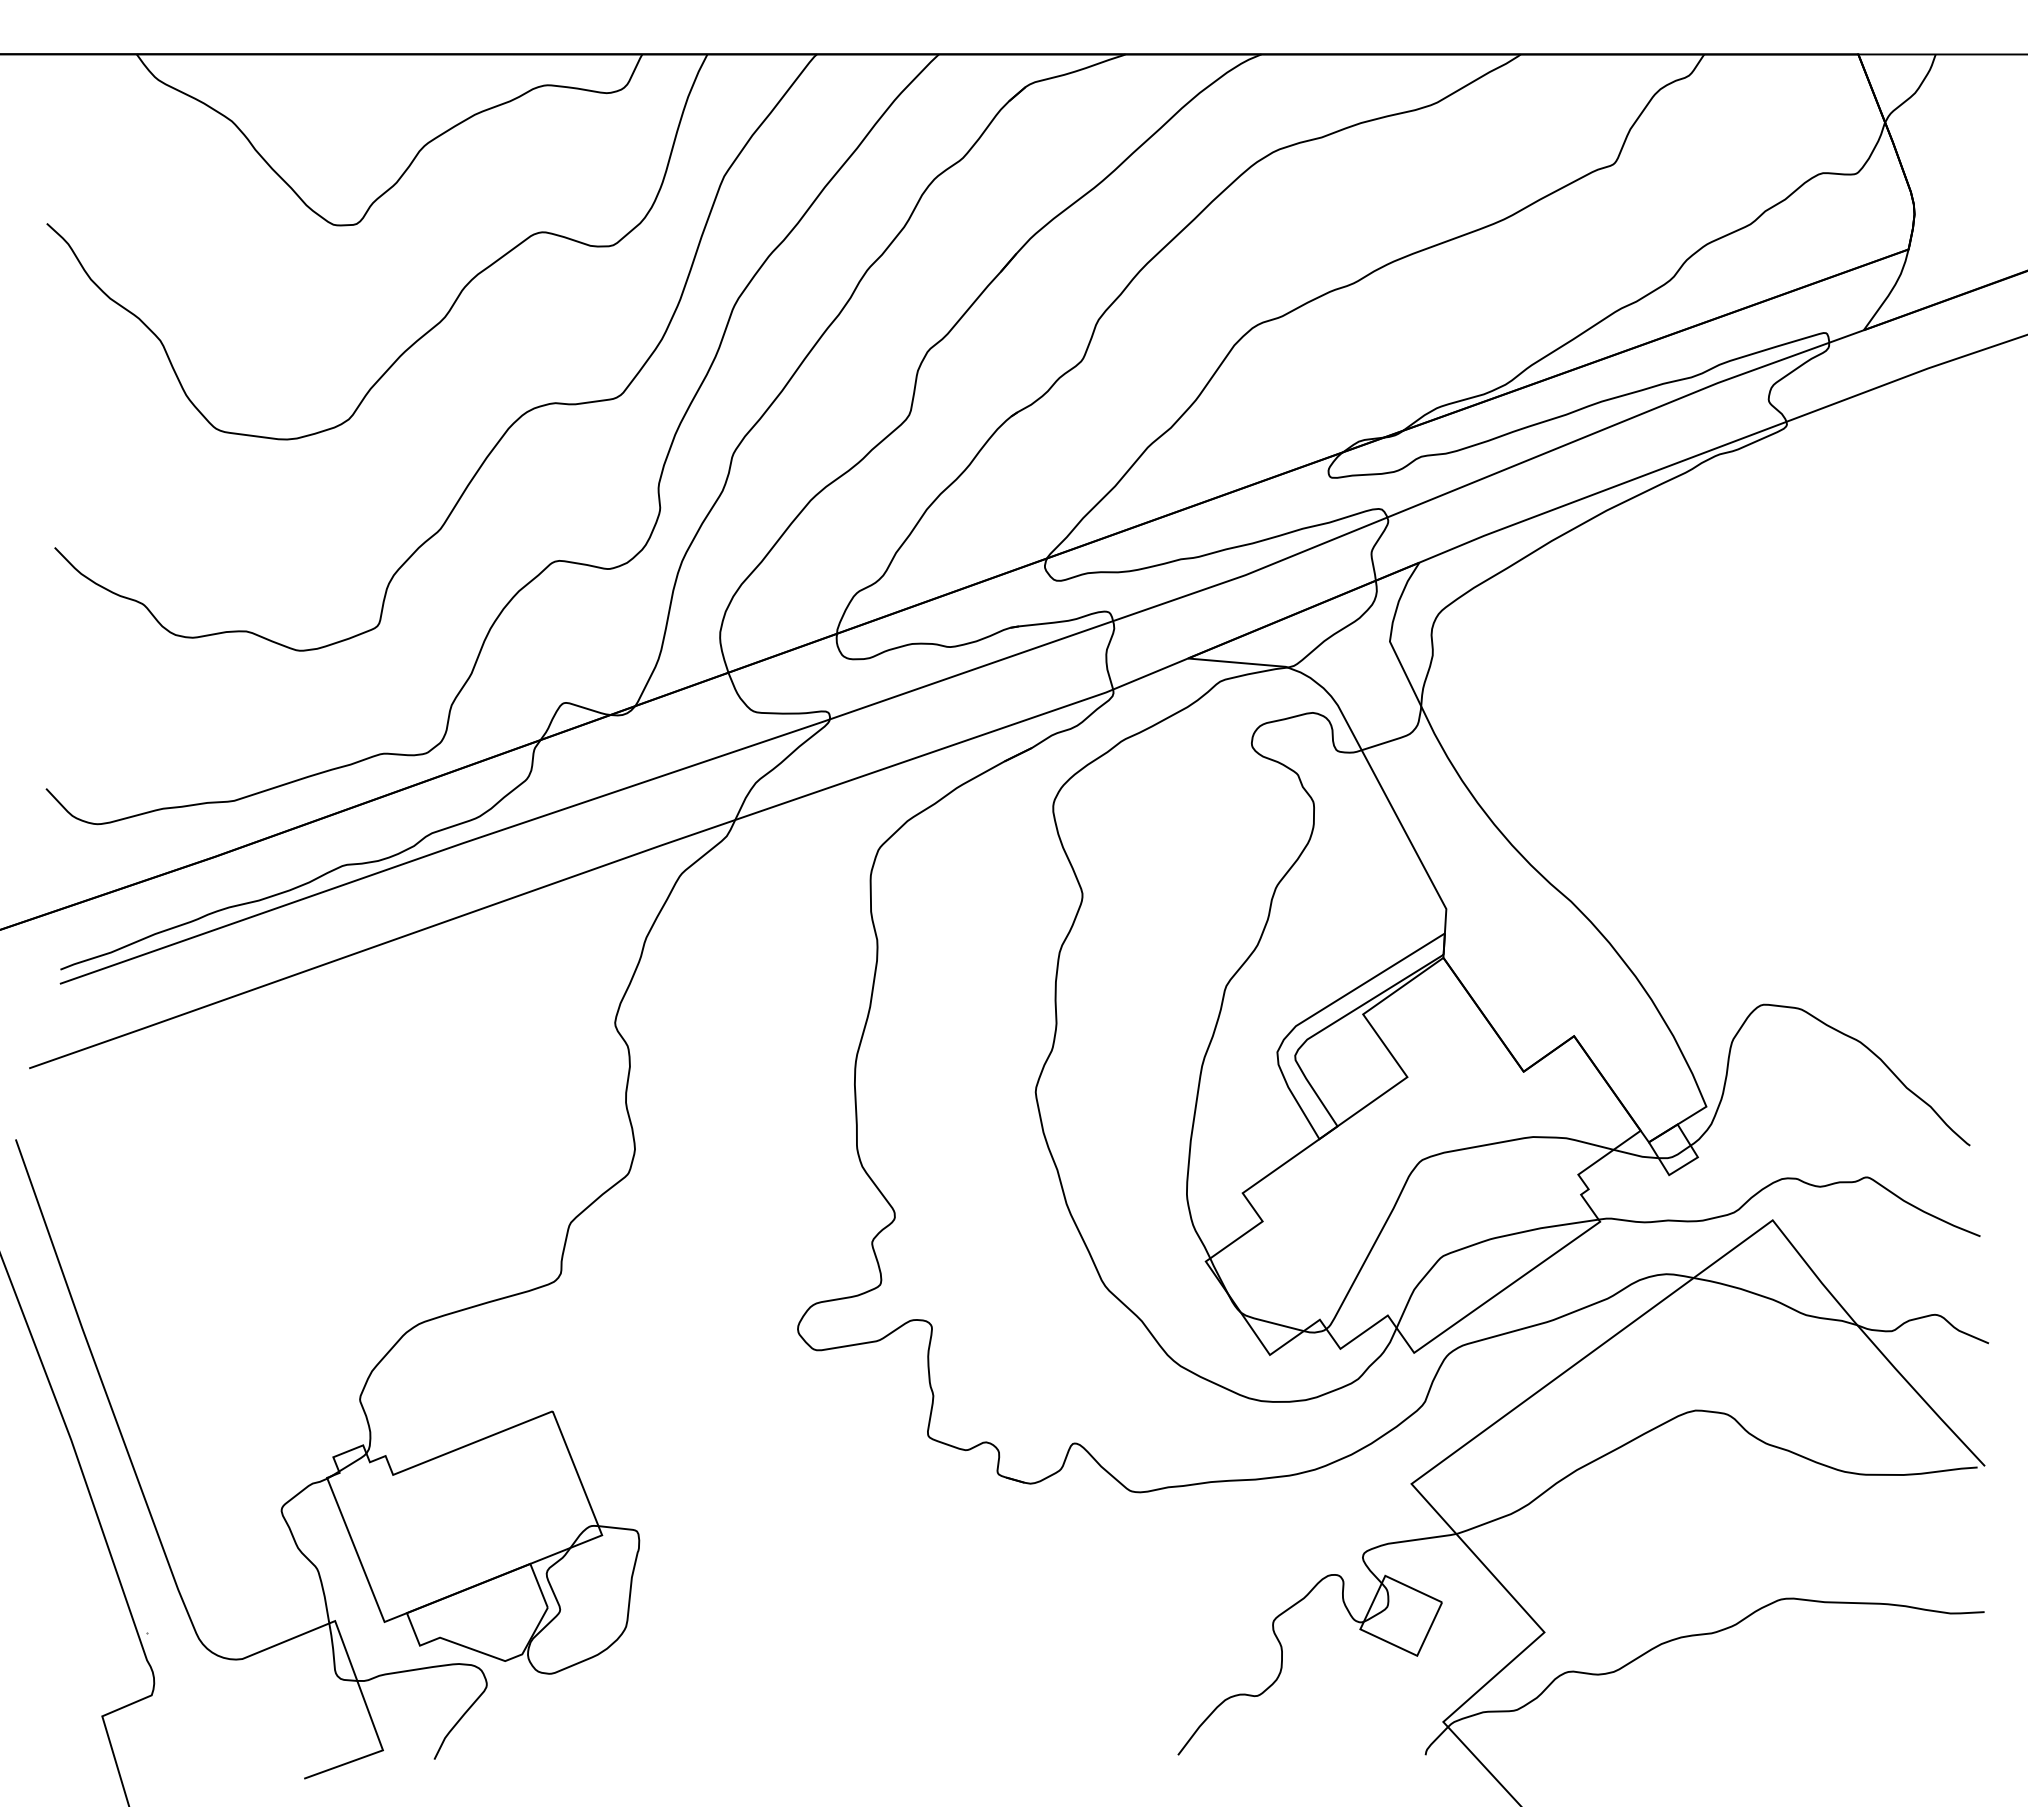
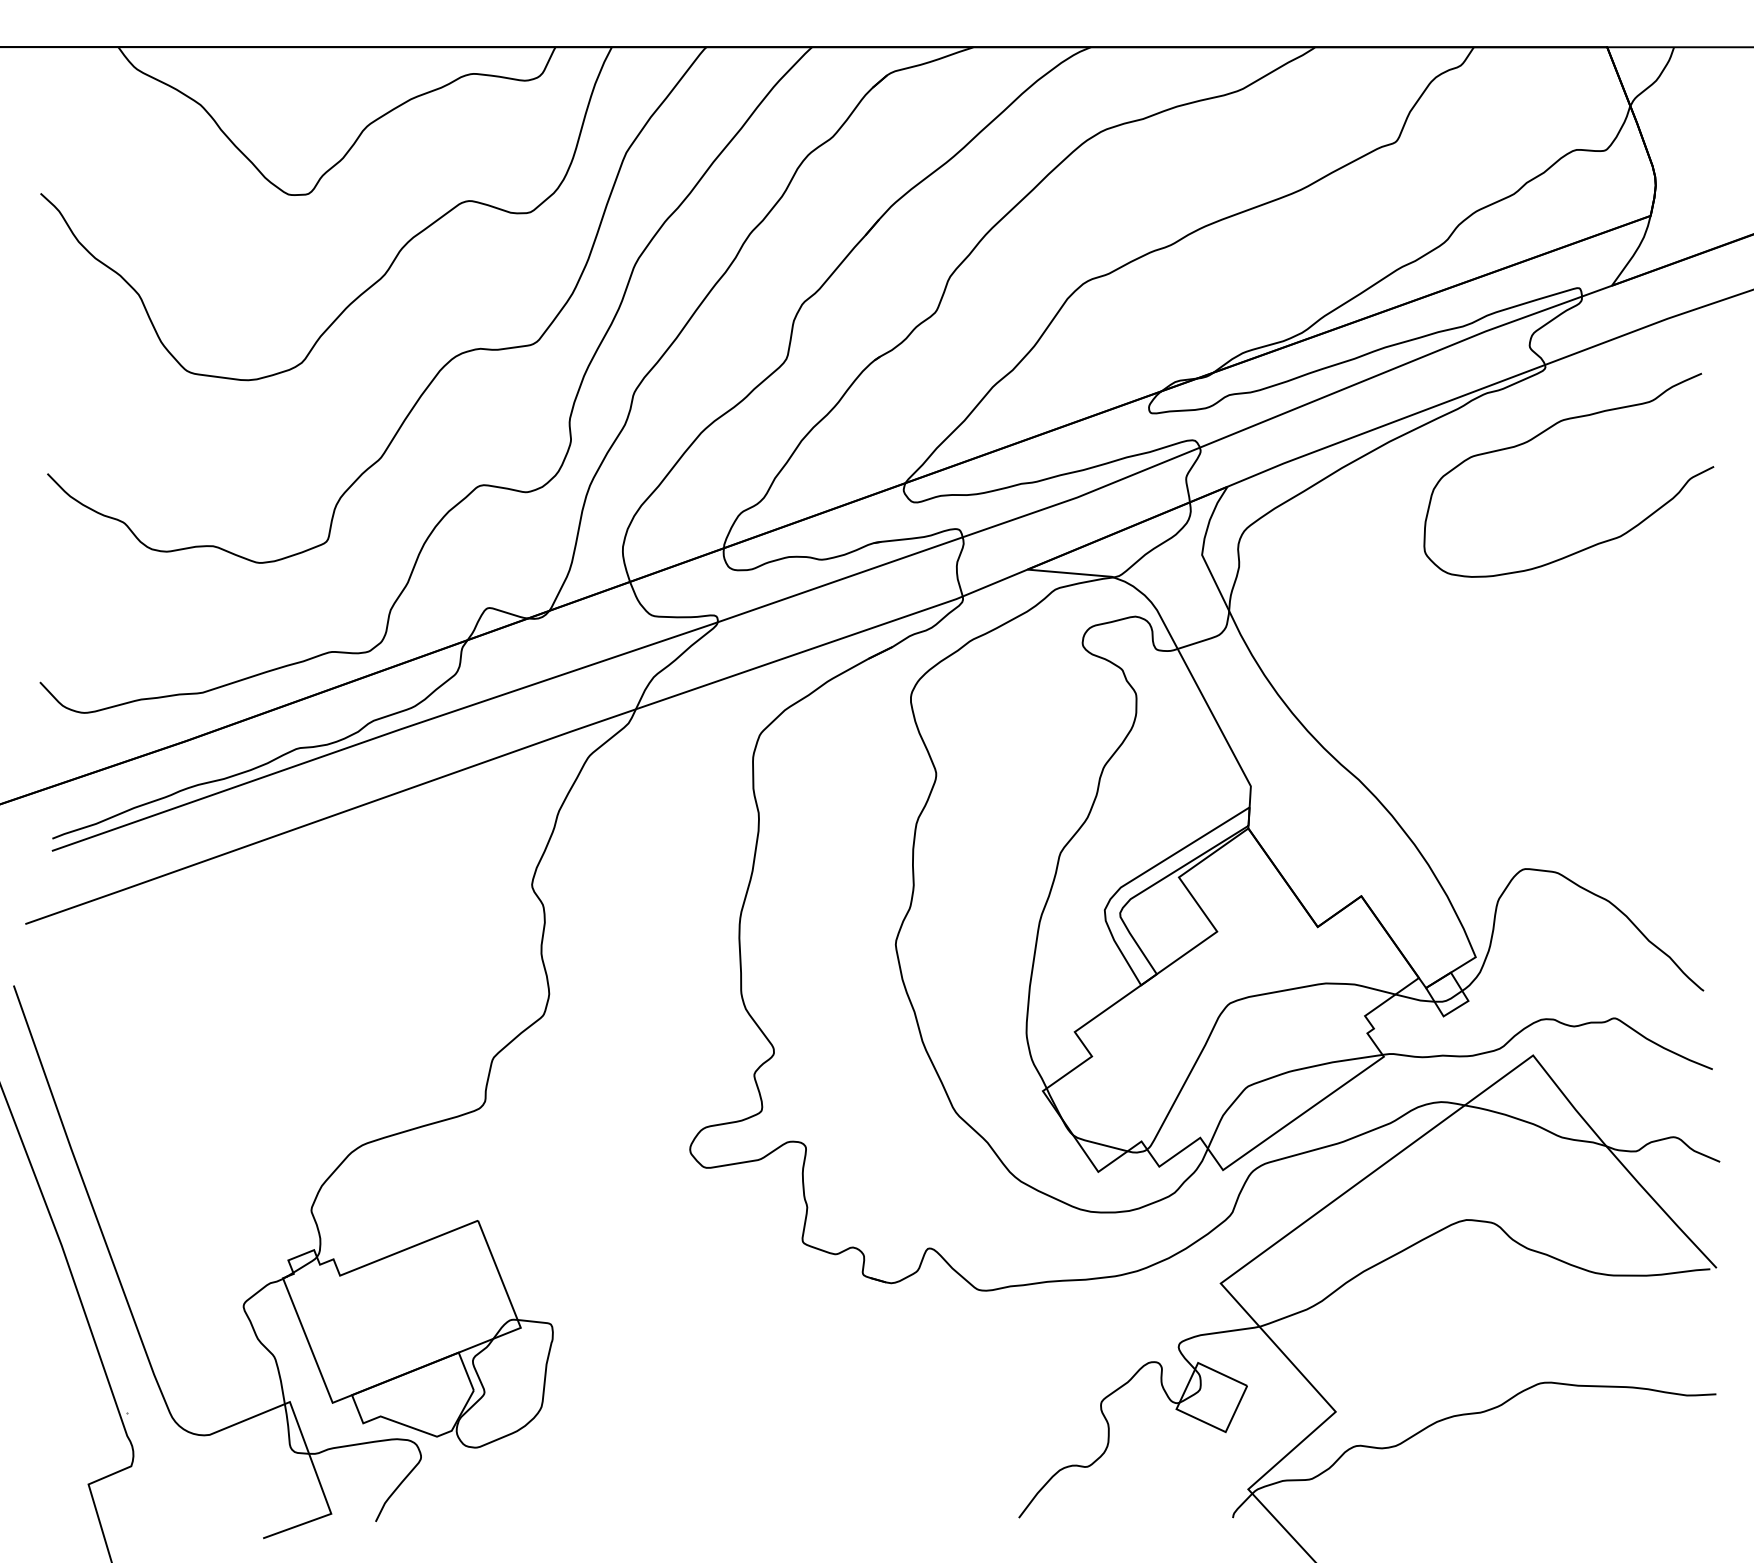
curve: (1786, 499) -> (1545, 432), added

